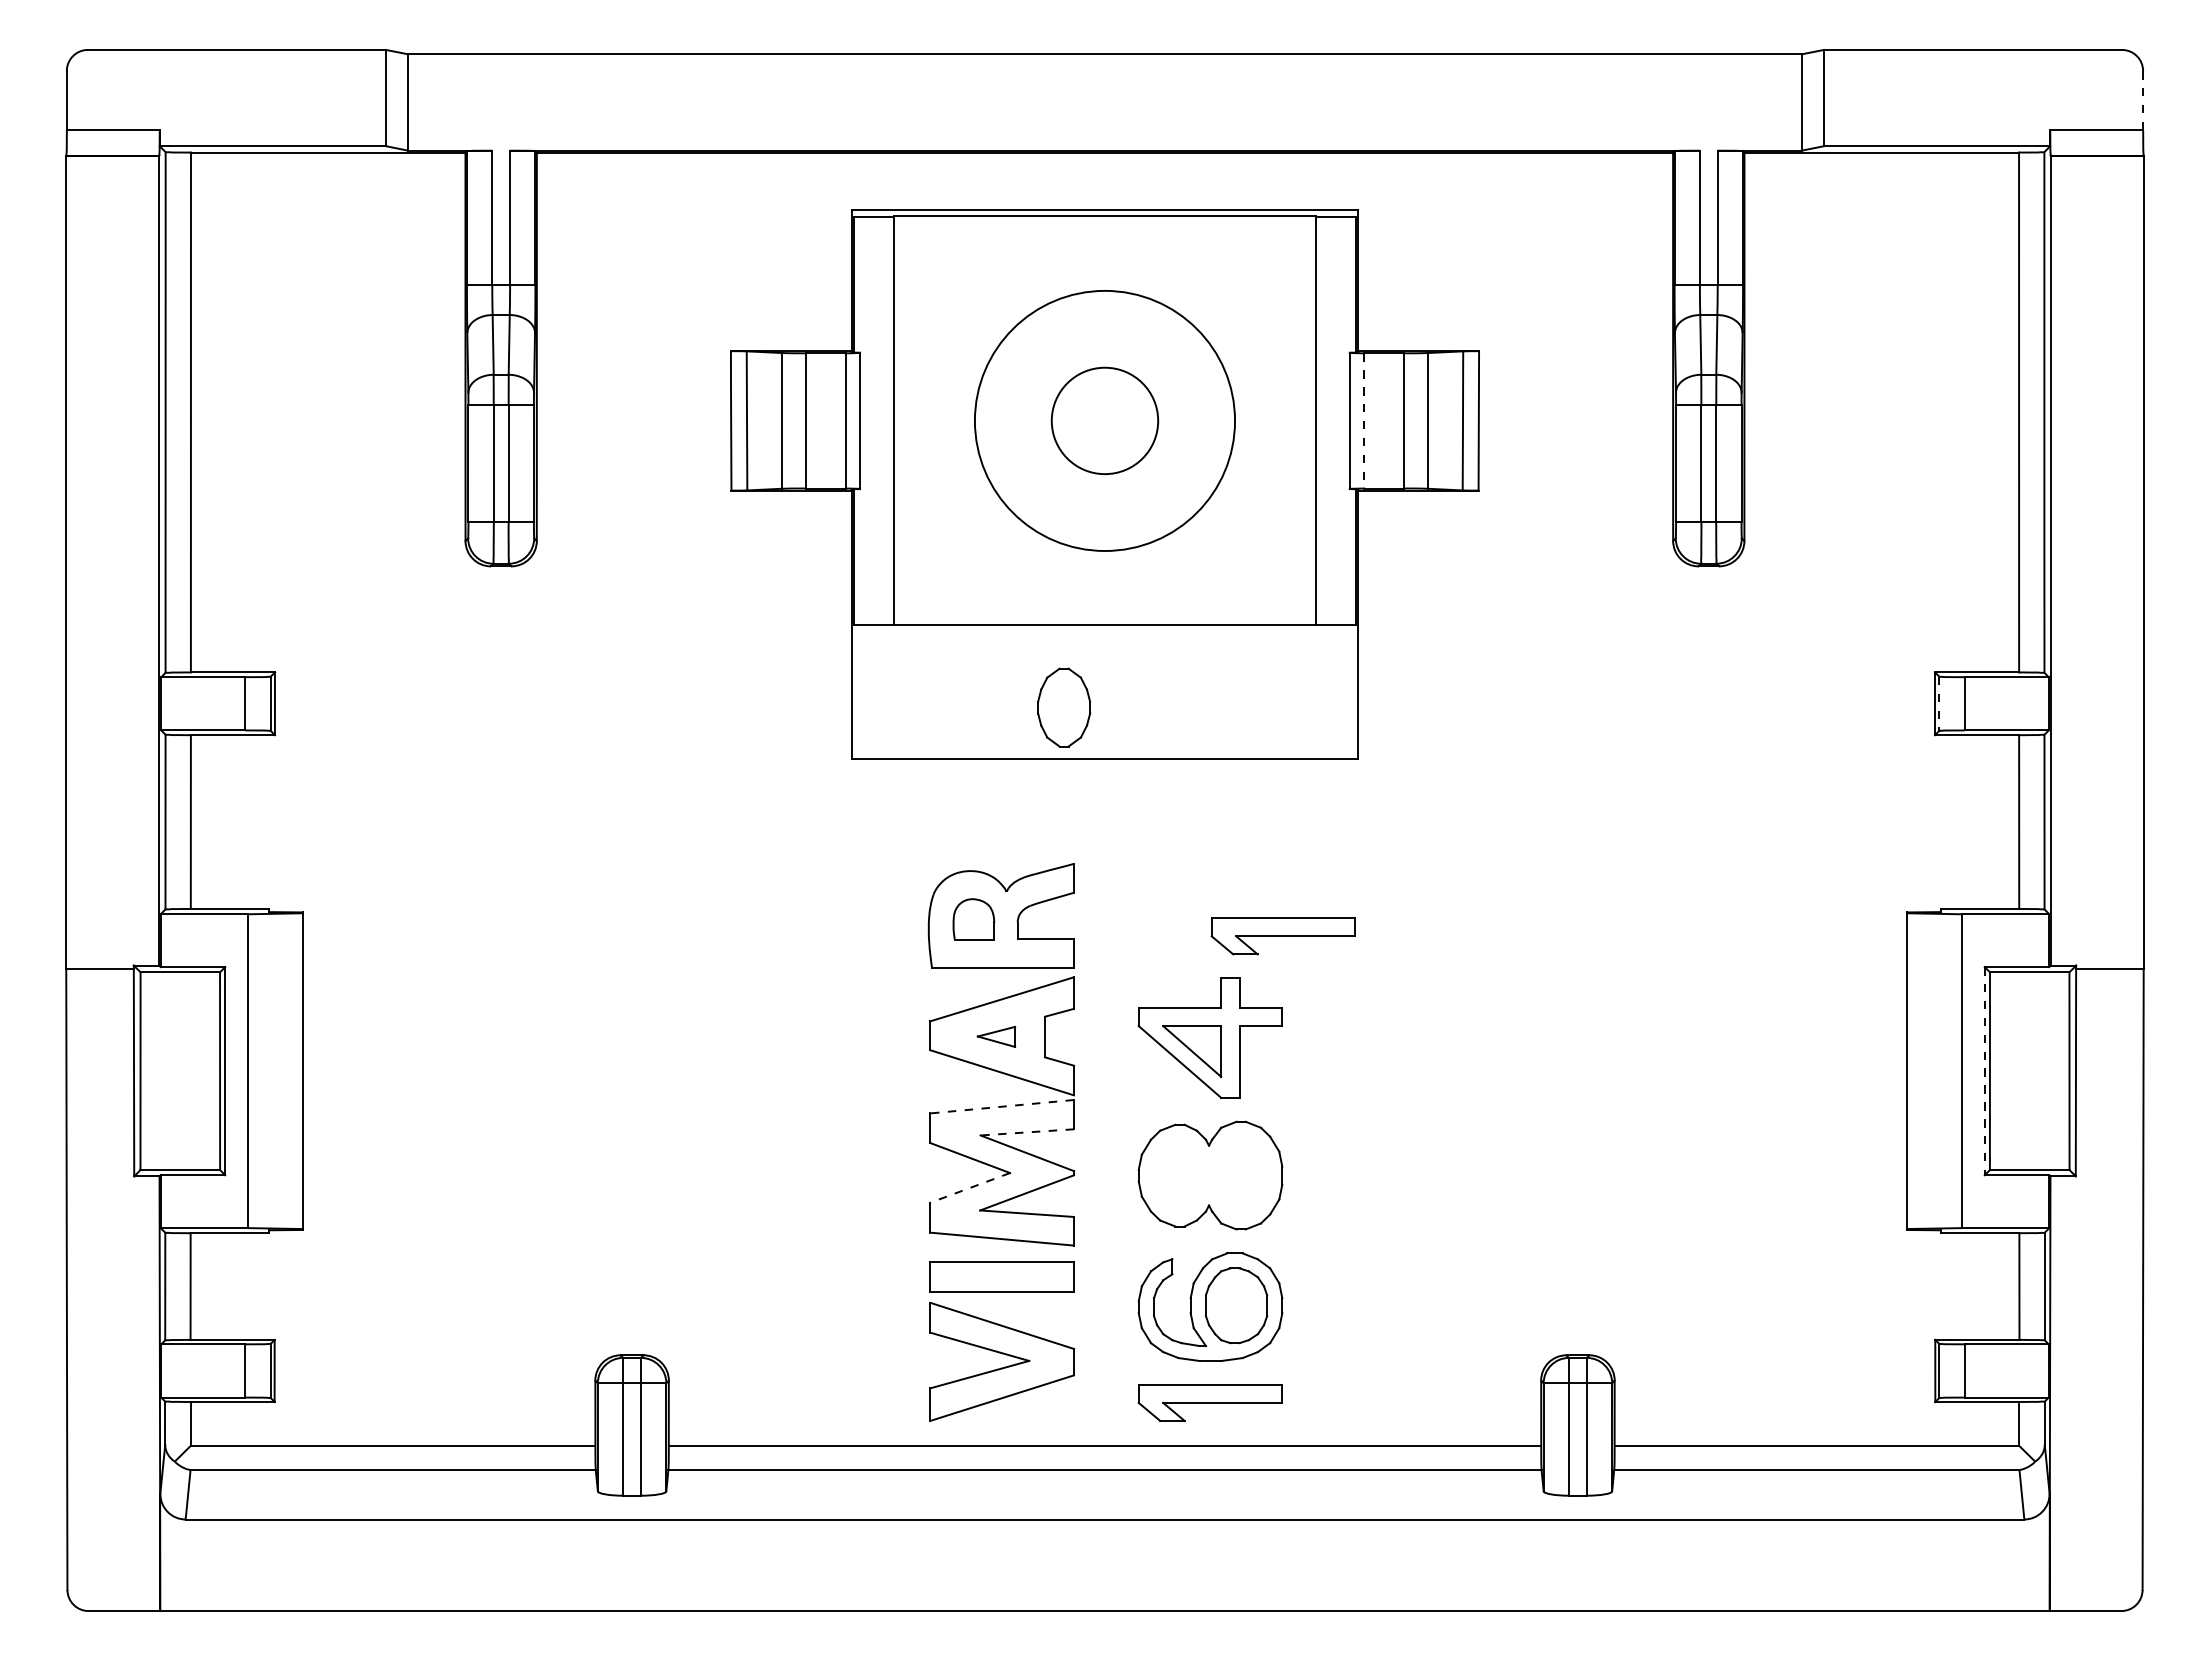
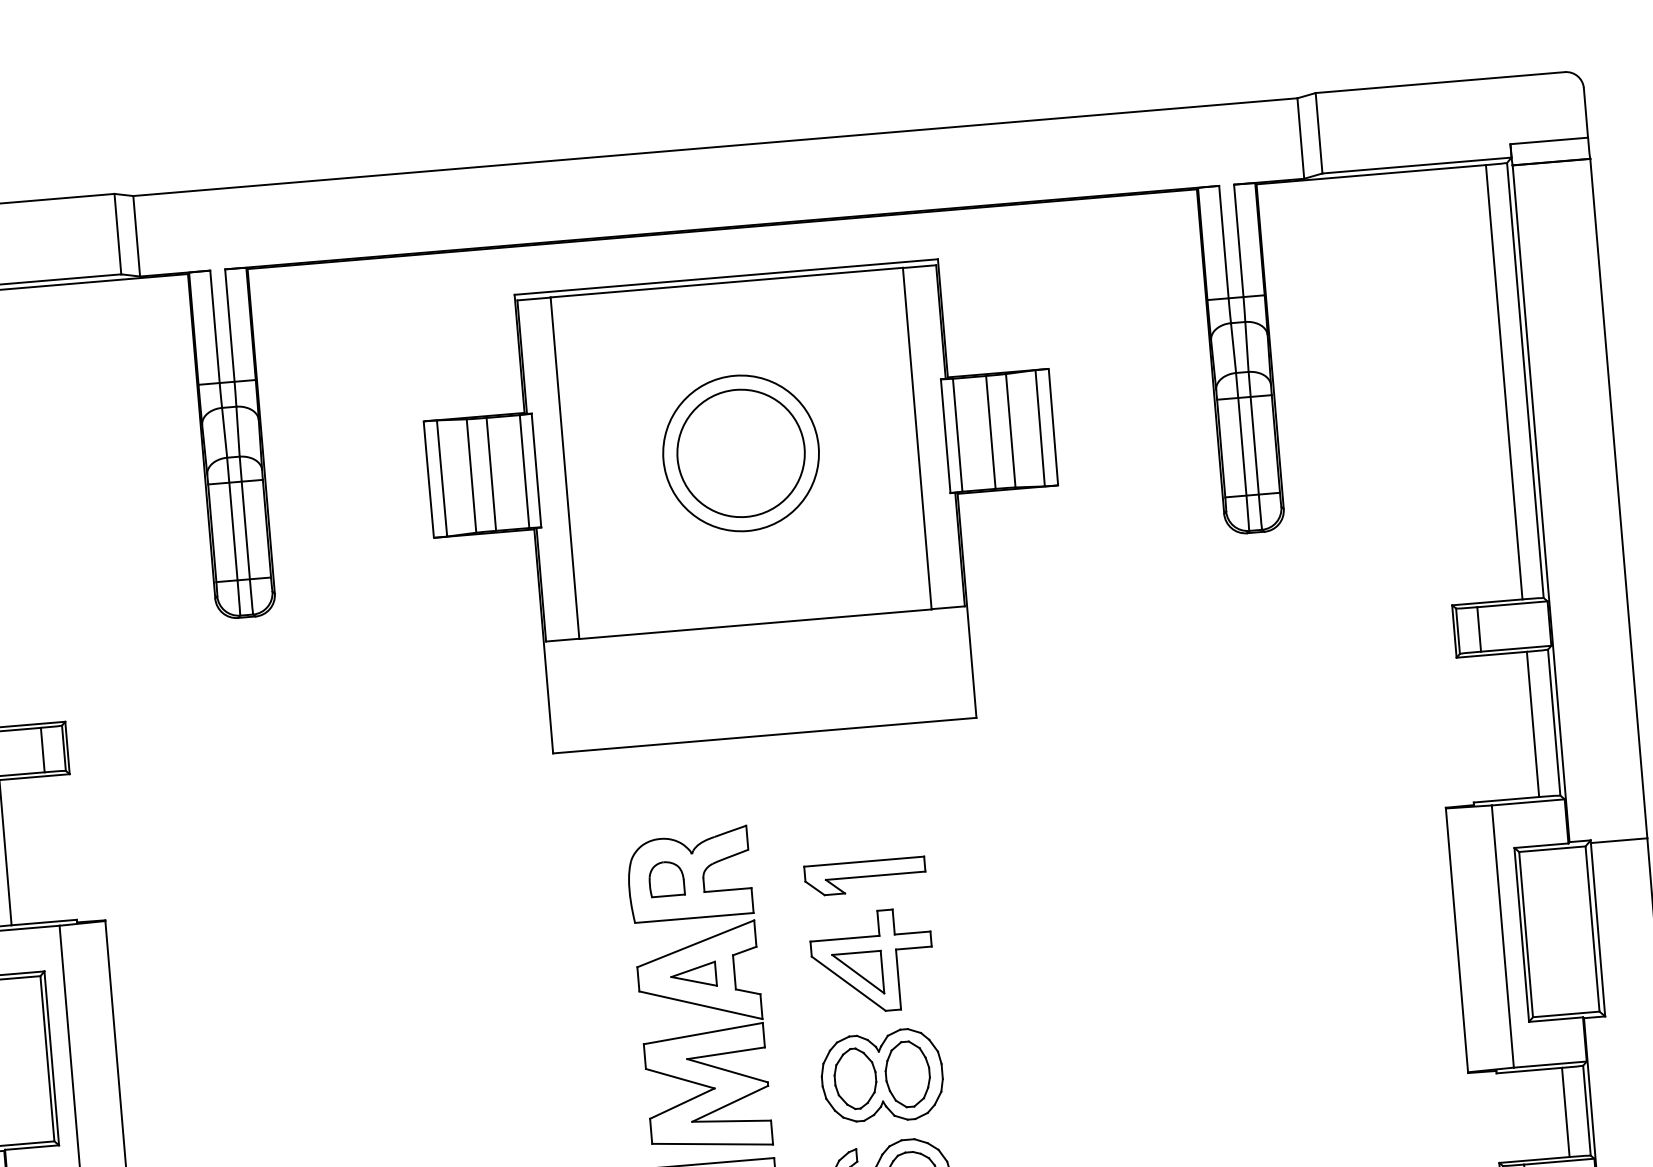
line: (2143, 100) -> (1586, 112), dashed -> solid
circle: (1104, 420) -> (740, 453), size x0.71
circle: (1104, 420) -> (740, 453), size x1.43
line: (1364, 420) -> (957, 434), dashed -> solid
line: (1939, 704) -> (1458, 631), dashed -> solid
part: (1064, 707) -> (908, 1074), moved
part: (1282, 936) -> (864, 876), moved
part: (996, 1036) -> (693, 975), size x1.43
line: (1984, 1071) -> (1521, 935), dashed -> solid
line: (1001, 1106) -> (702, 1033), dashed -> solid
line: (1027, 1132) -> (726, 1053), dashed -> solid
part: (1178, 1175) -> (855, 1078), added
line: (970, 1187) -> (682, 1103), dashed -> solid

